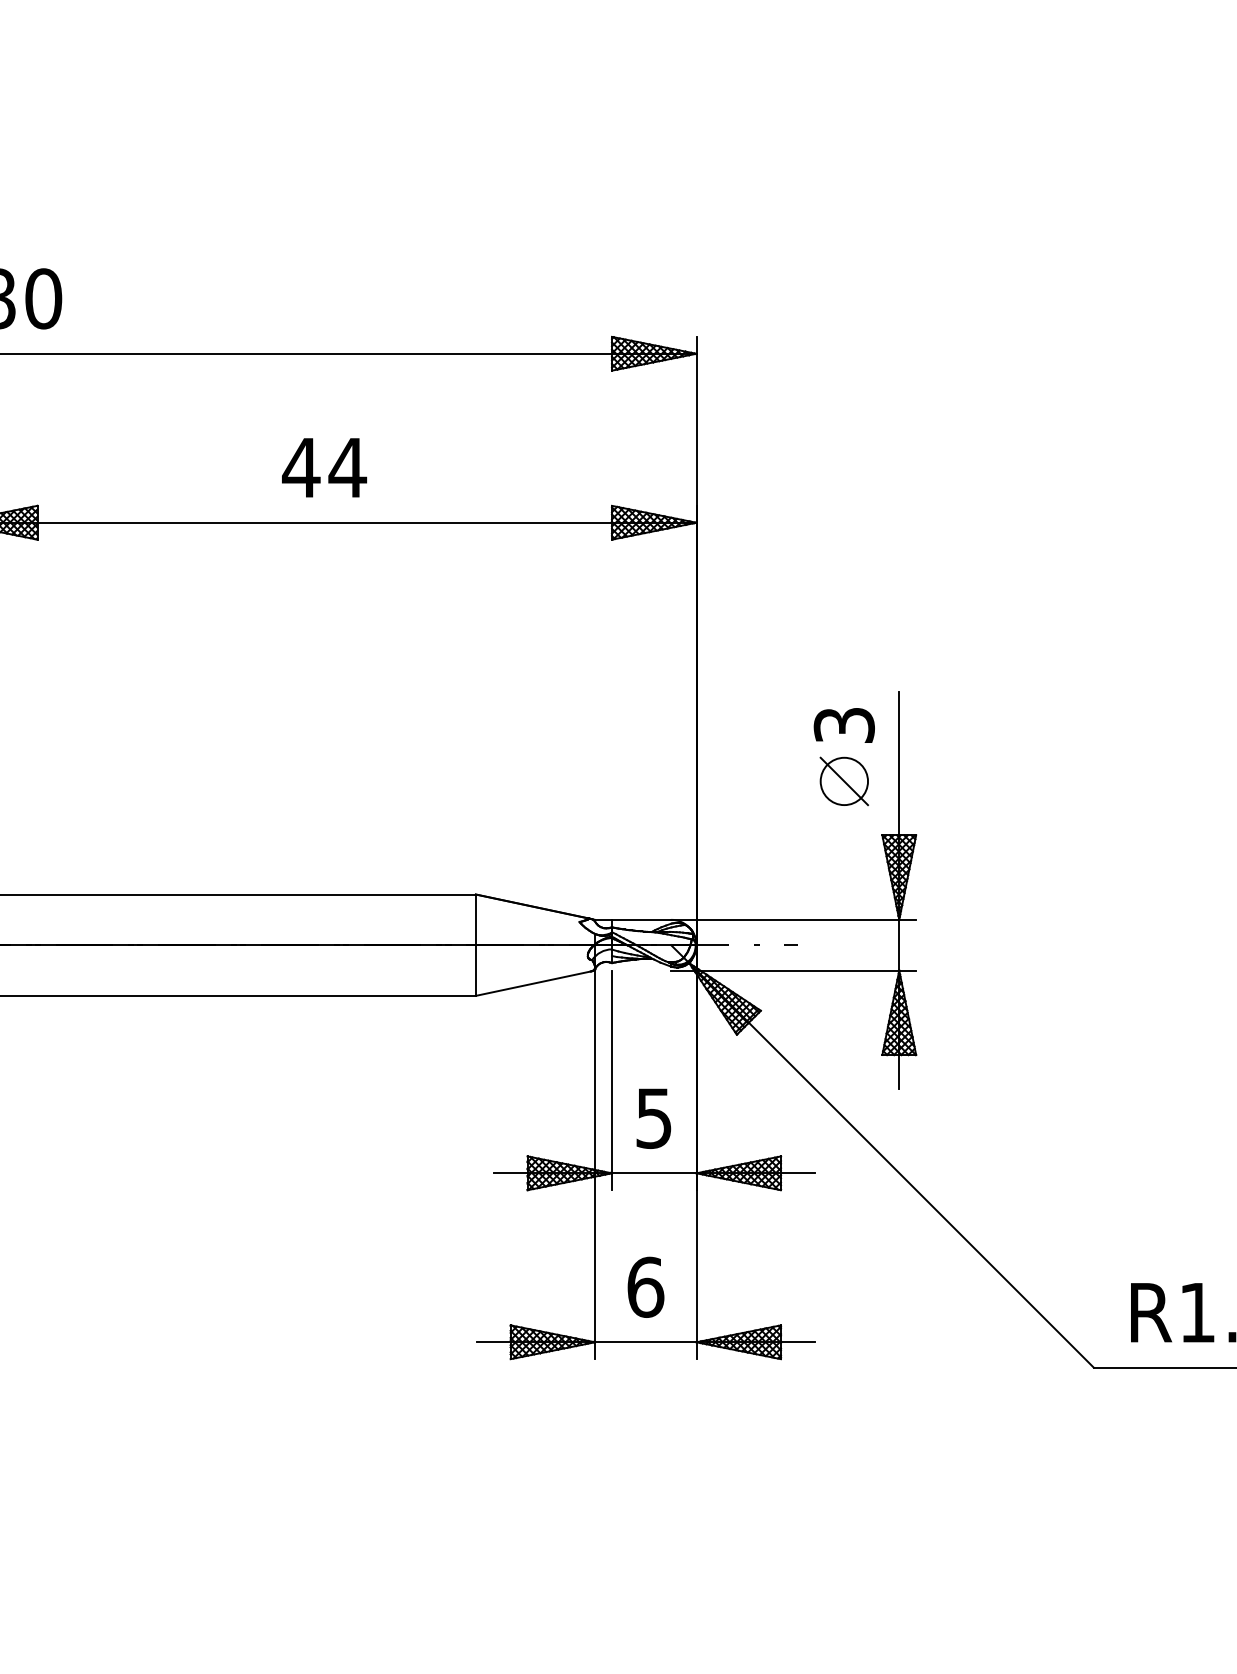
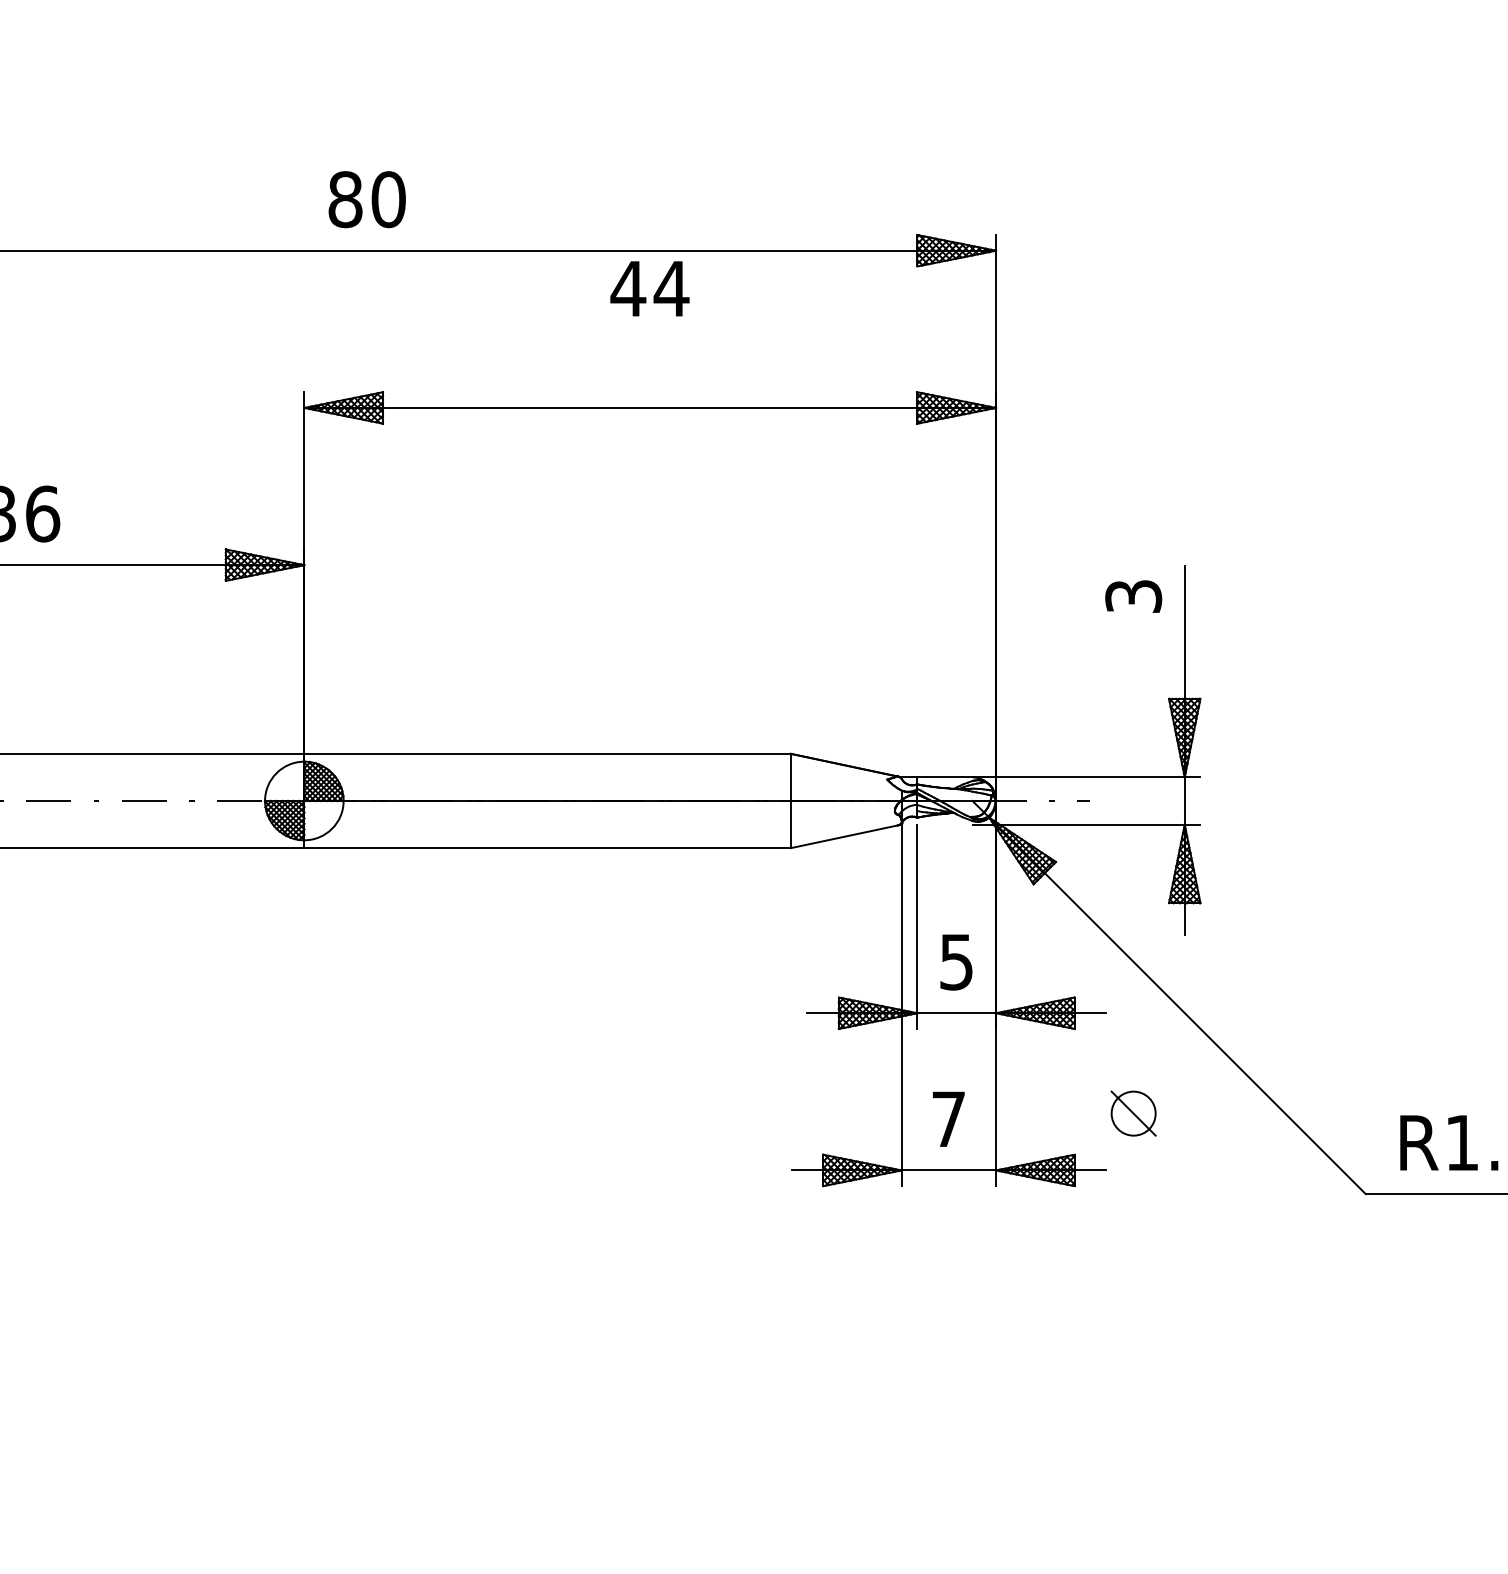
text: (323, 467) -> (649, 288), moved
part: (844, 781) -> (1133, 1113), moved
text: (646, 1286) -> (949, 1118), 6 -> 7

